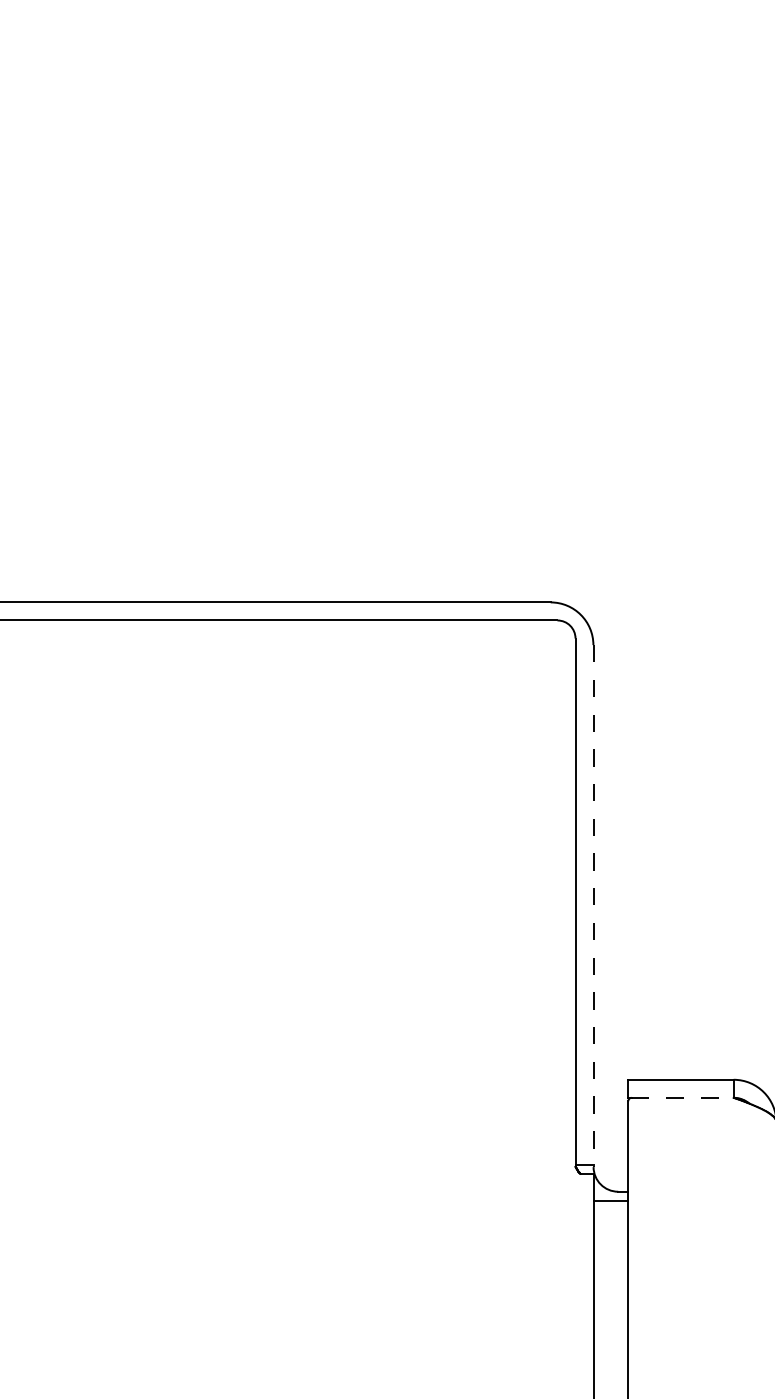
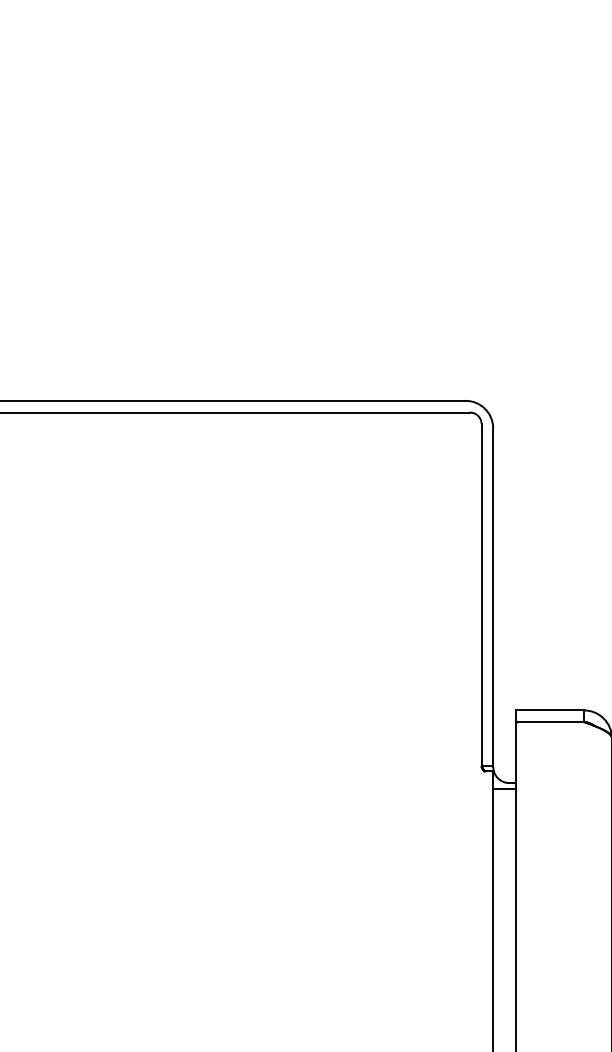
line: (593, 907) -> (493, 598), dashed -> solid
line: (683, 1098) -> (551, 722), dashed -> solid

